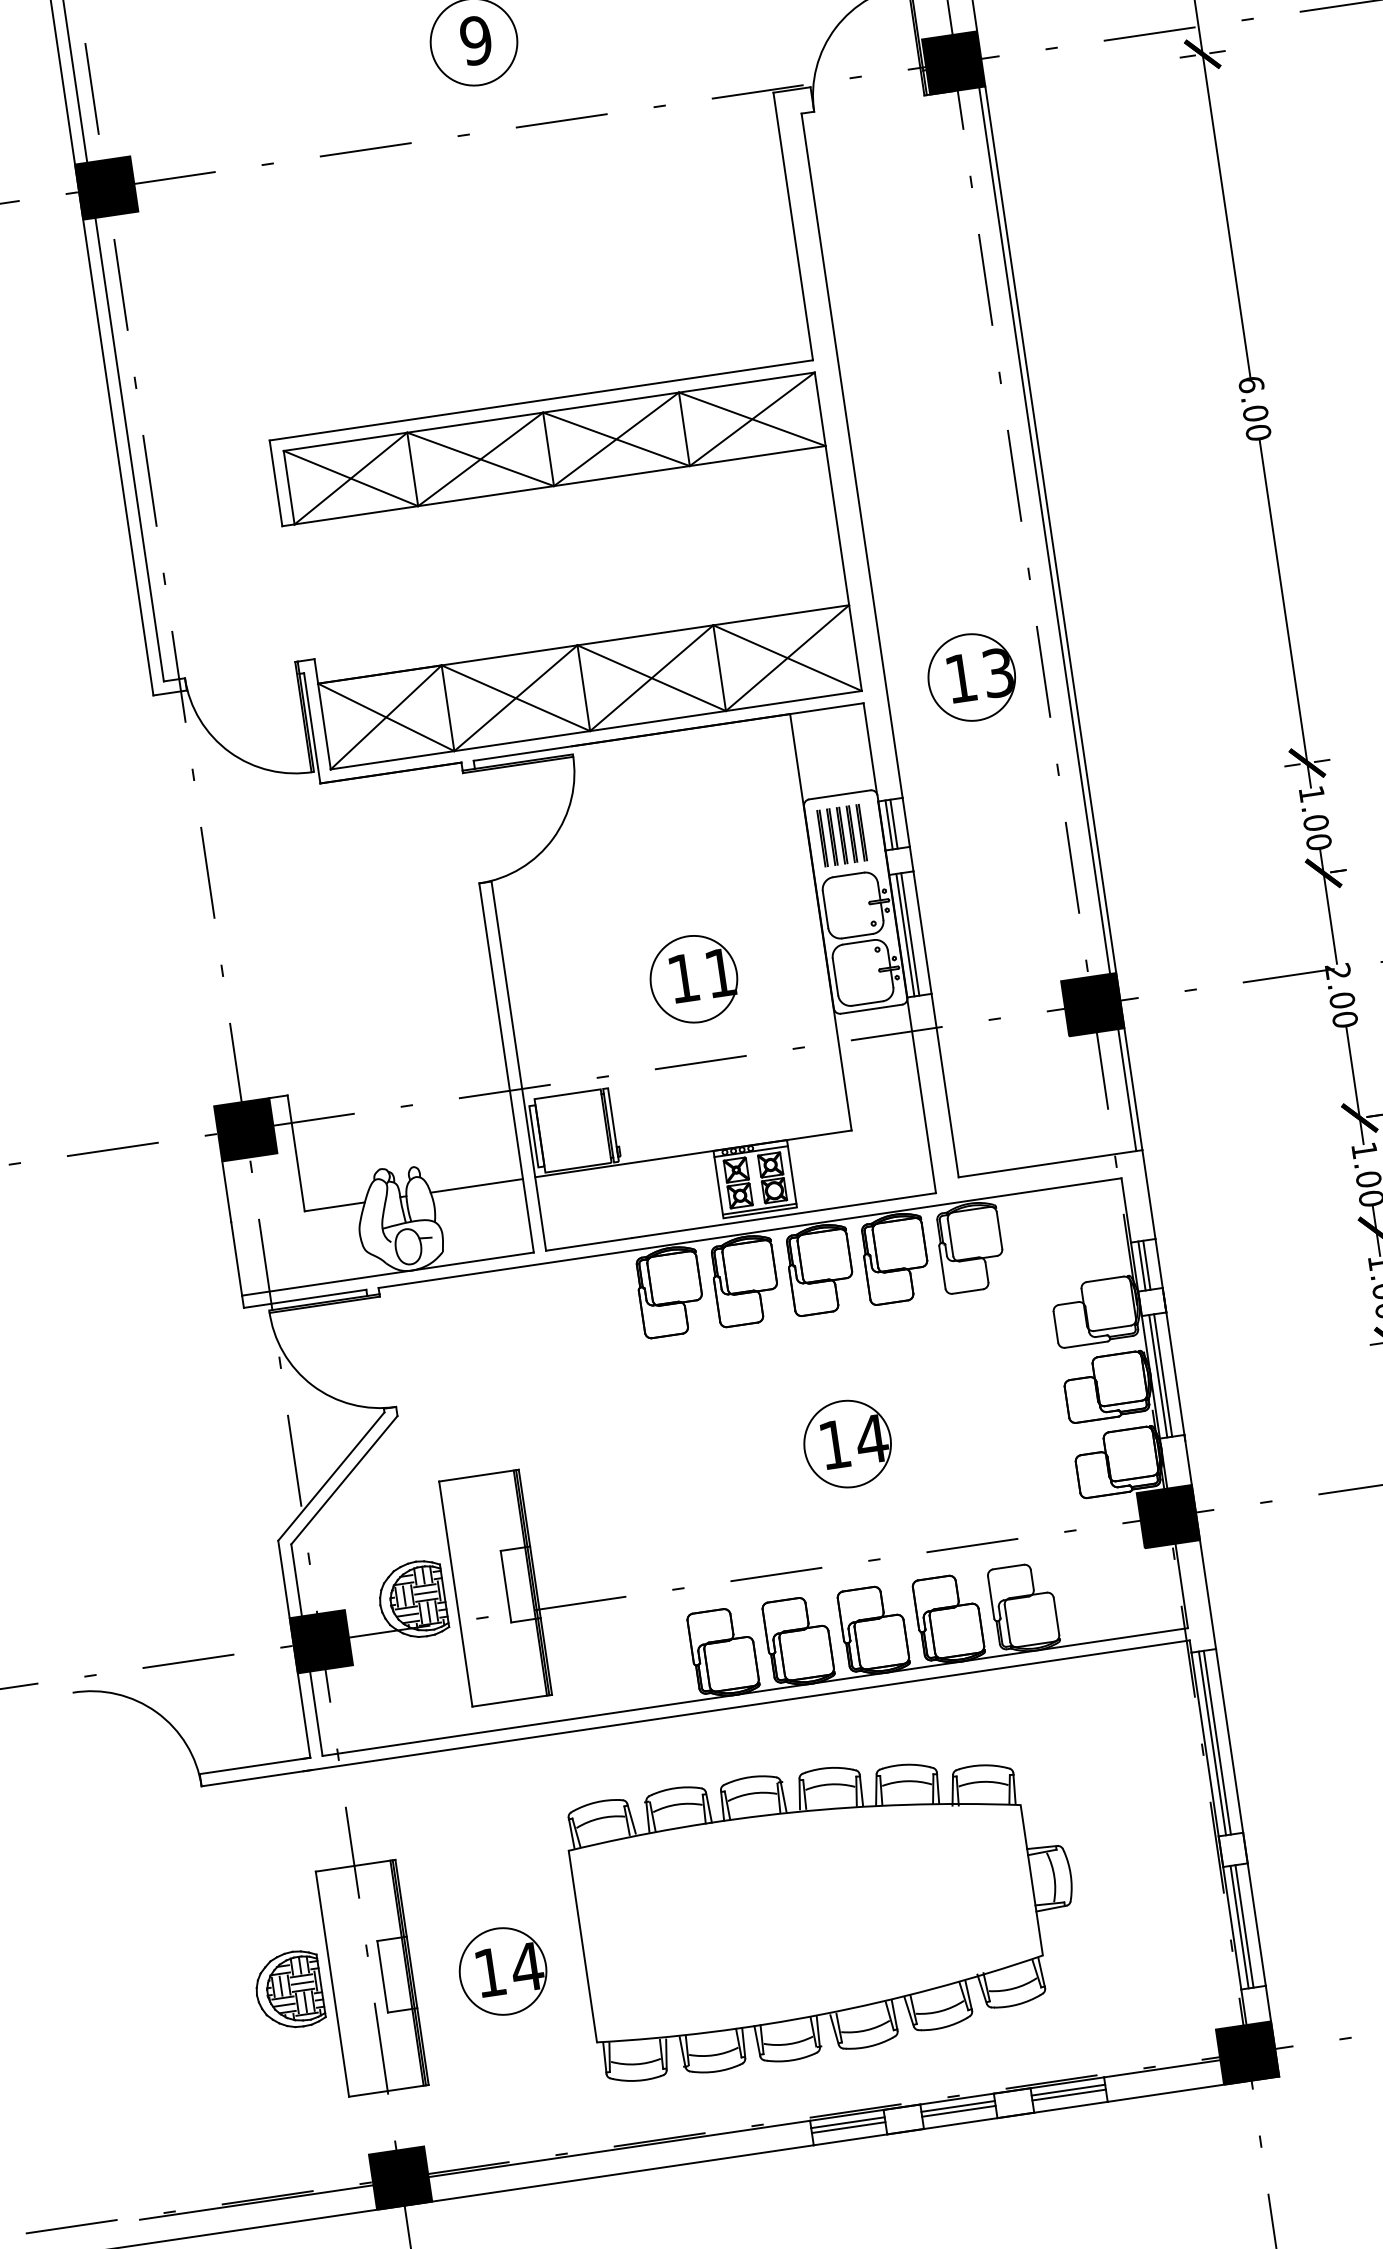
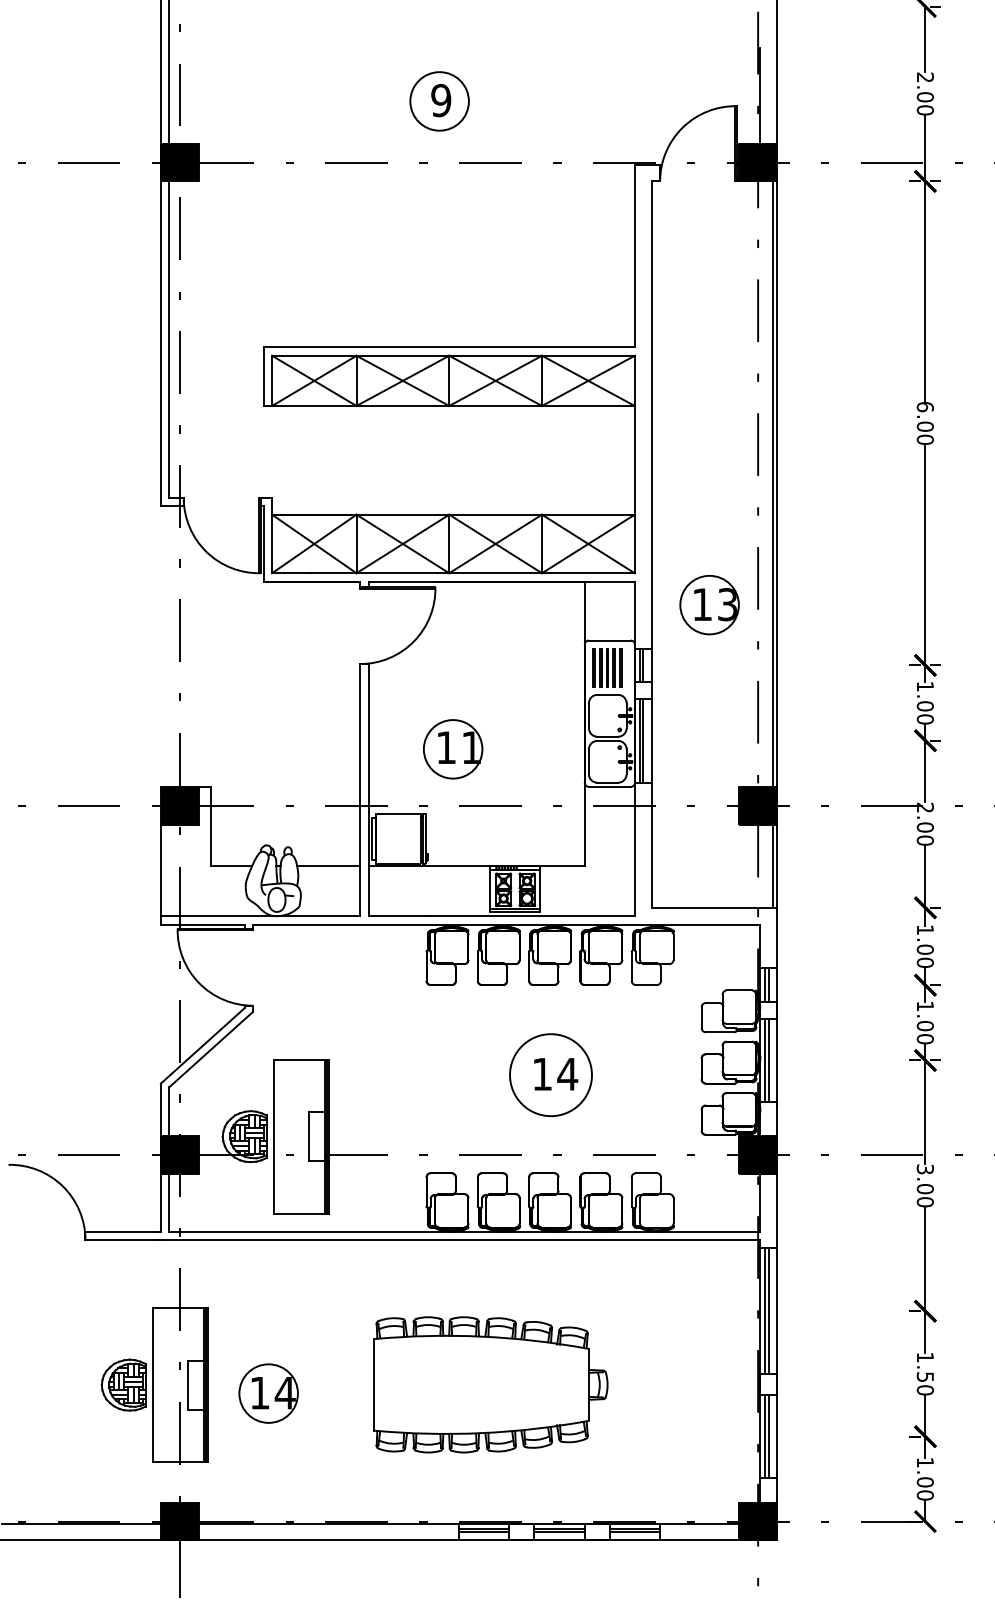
part: (971, 678) -> (709, 605), moved
part: (694, 979) -> (453, 749), moved
circle: (846, 1443) -> (550, 1074), size x1.4
part: (825, 1910) -> (490, 1384), size x0.7

